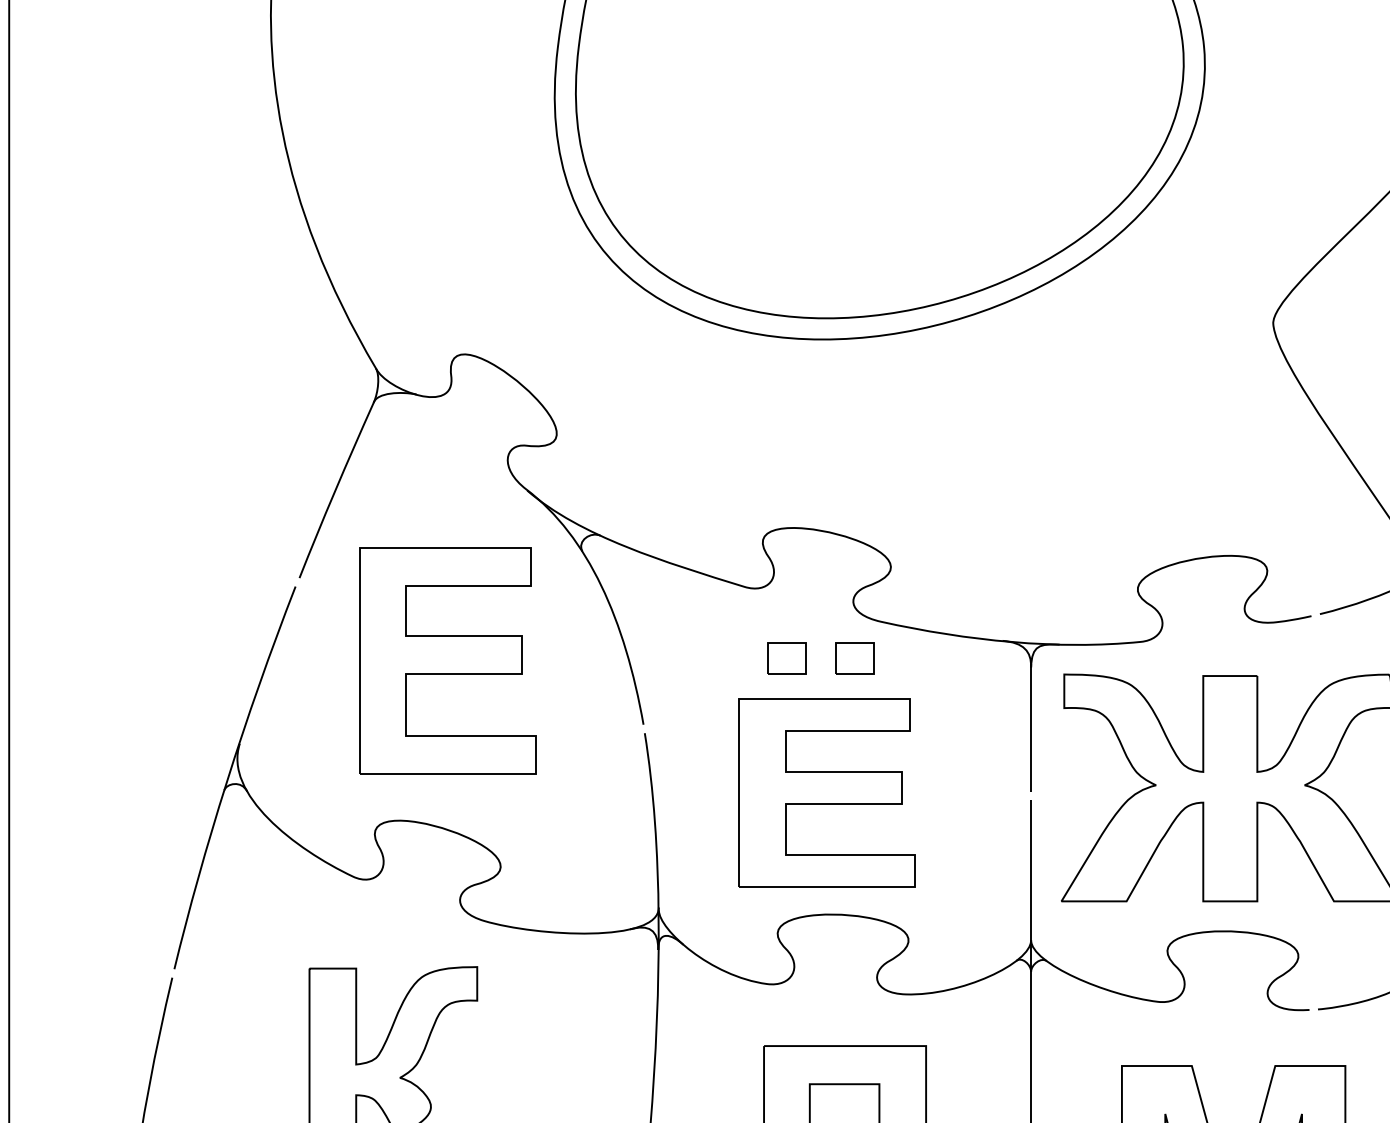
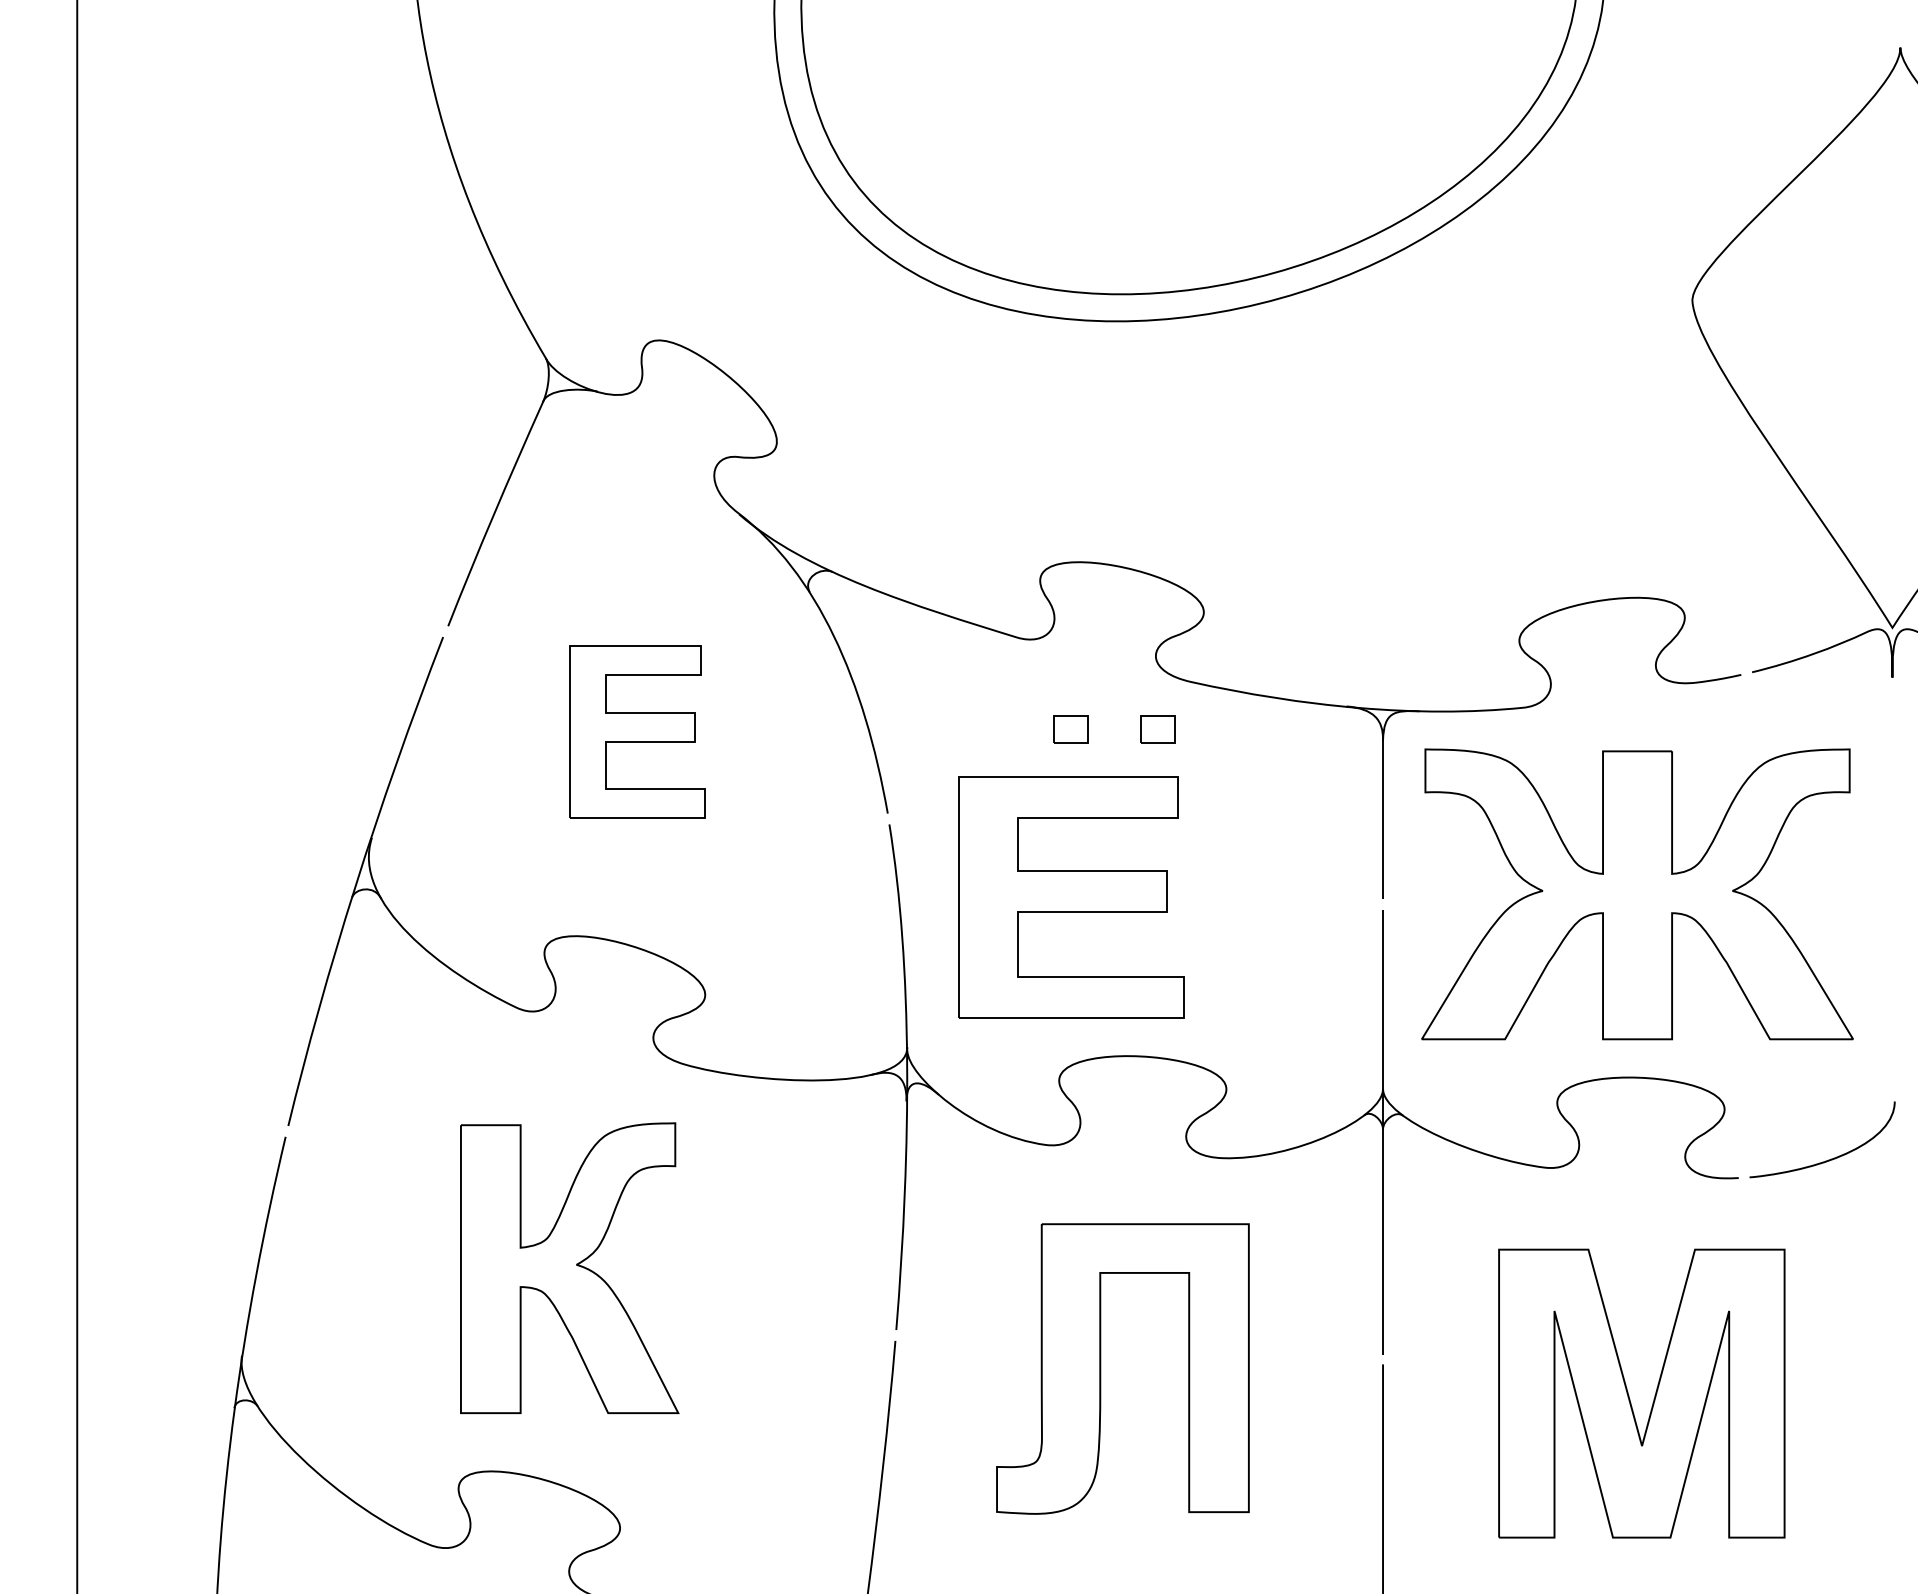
part: (787, 658) -> (1071, 729), size x0.7
part: (854, 658) -> (1157, 729), size x0.7
part: (447, 660) -> (637, 731), size x0.6
part: (827, 792) -> (1071, 897), moved

